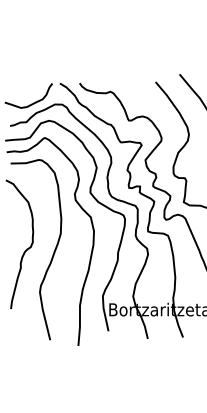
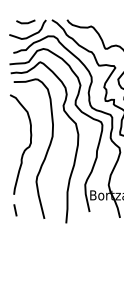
line: (25, 86) -> (25, 22), added
line: (12, 328) -> (15, 209), added

